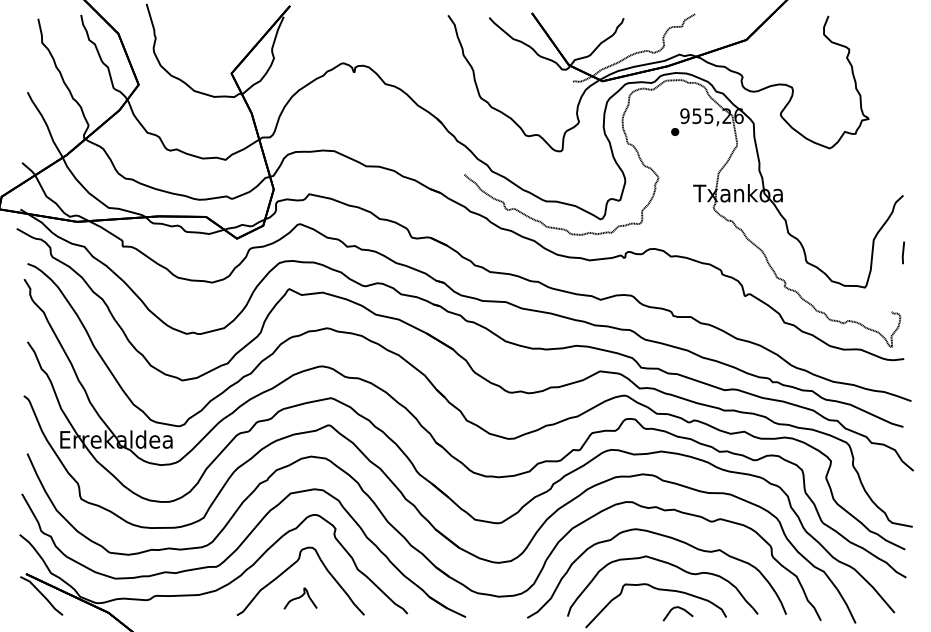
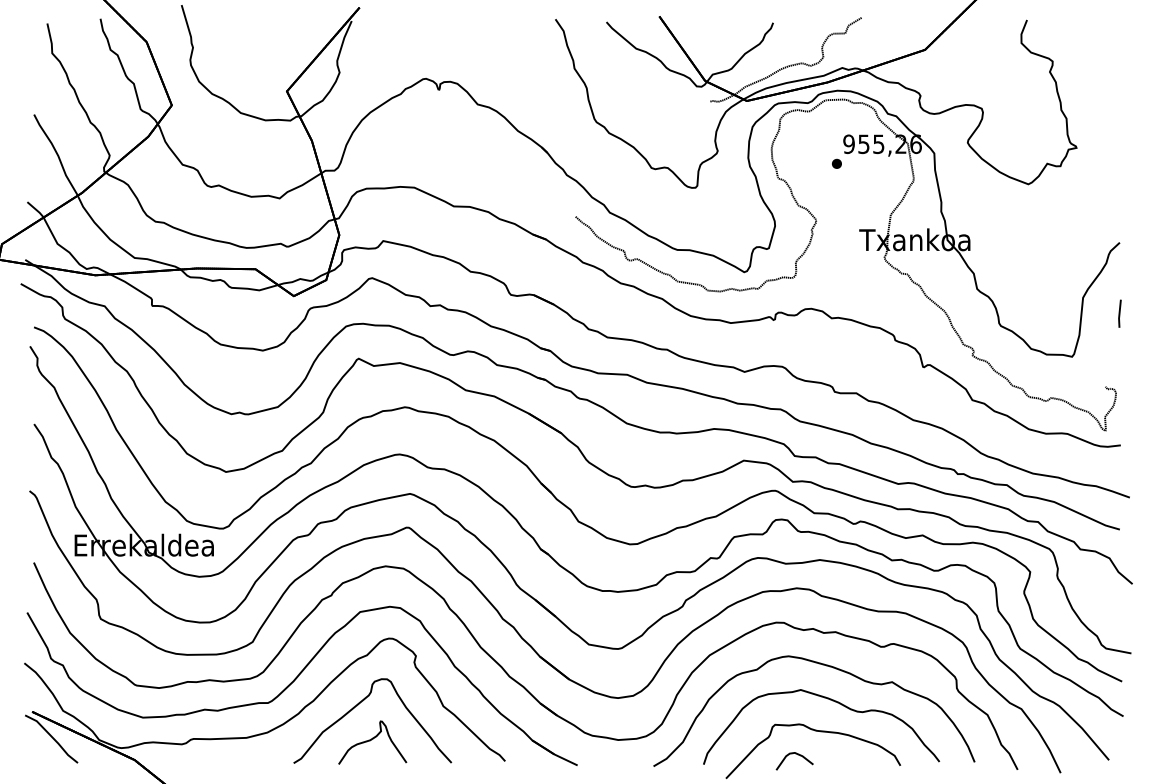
part: (300, 598) -> (372, 742), size x1.67
part: (677, 613) -> (793, 760), moved

